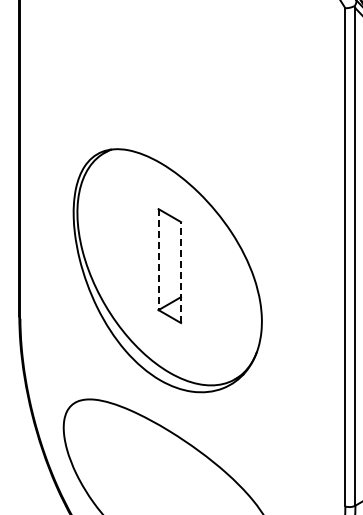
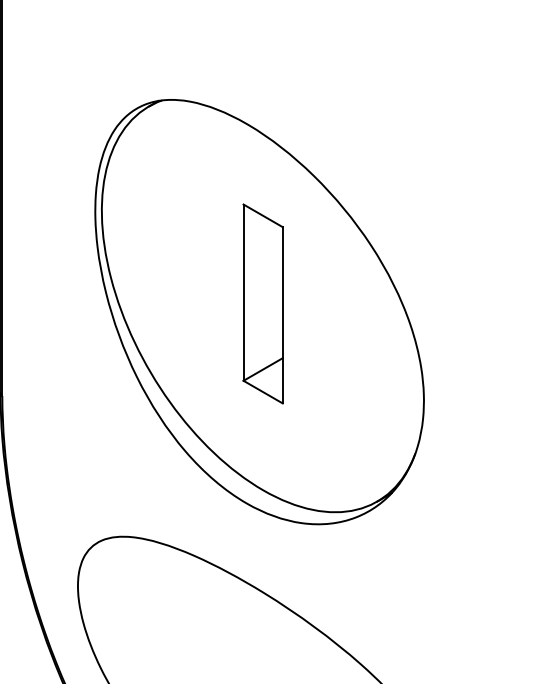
line: (158, 260) -> (243, 294), dashed -> solid
line: (181, 272) -> (283, 315), dashed -> solid

